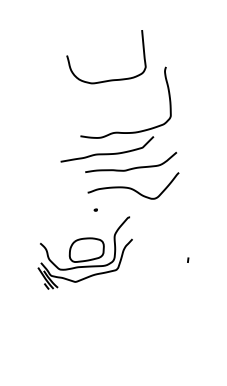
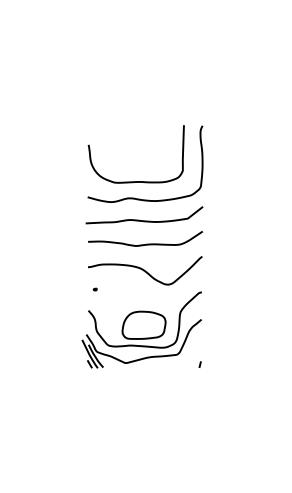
curve: (108, 80) -> (135, 181), moved
curve: (107, 153) -> (144, 220), moved
part: (84, 253) -> (141, 329), moved

